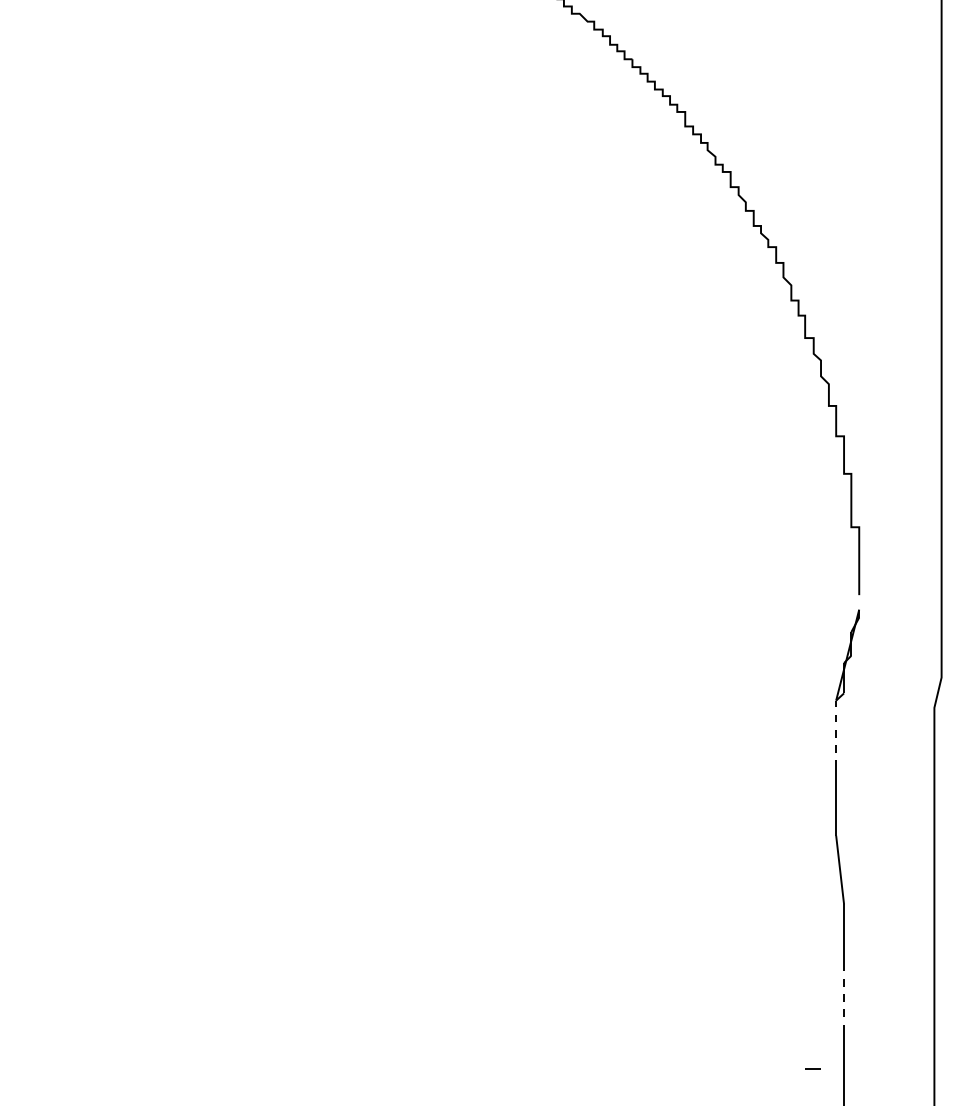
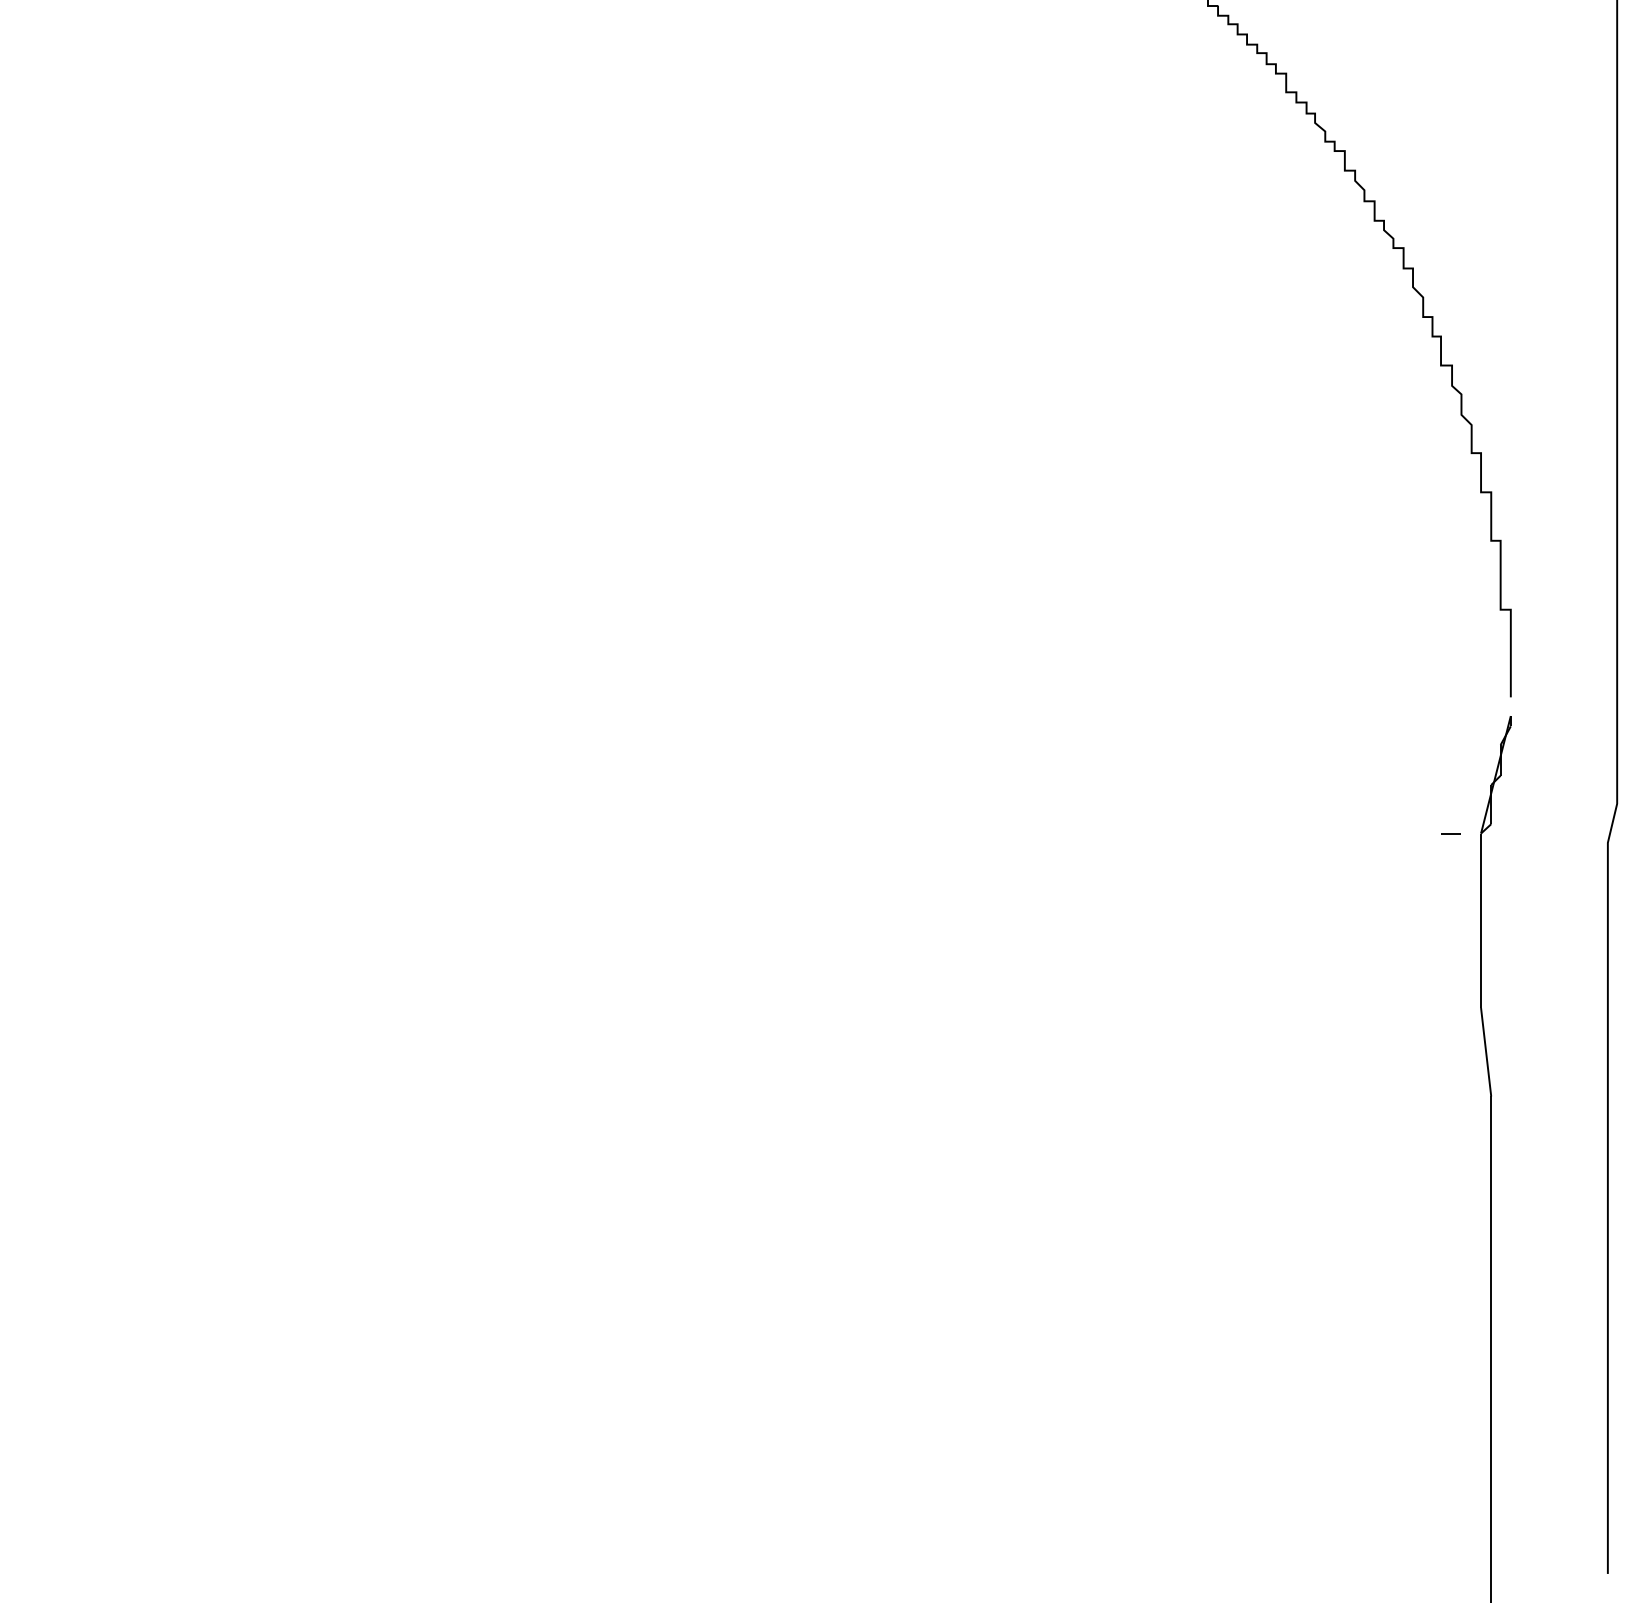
line: (836, 733) -> (1481, 876), dashed -> solid
line: (844, 998) -> (1491, 1218), dashed -> solid
line: (812, 1068) -> (1450, 833), moved

